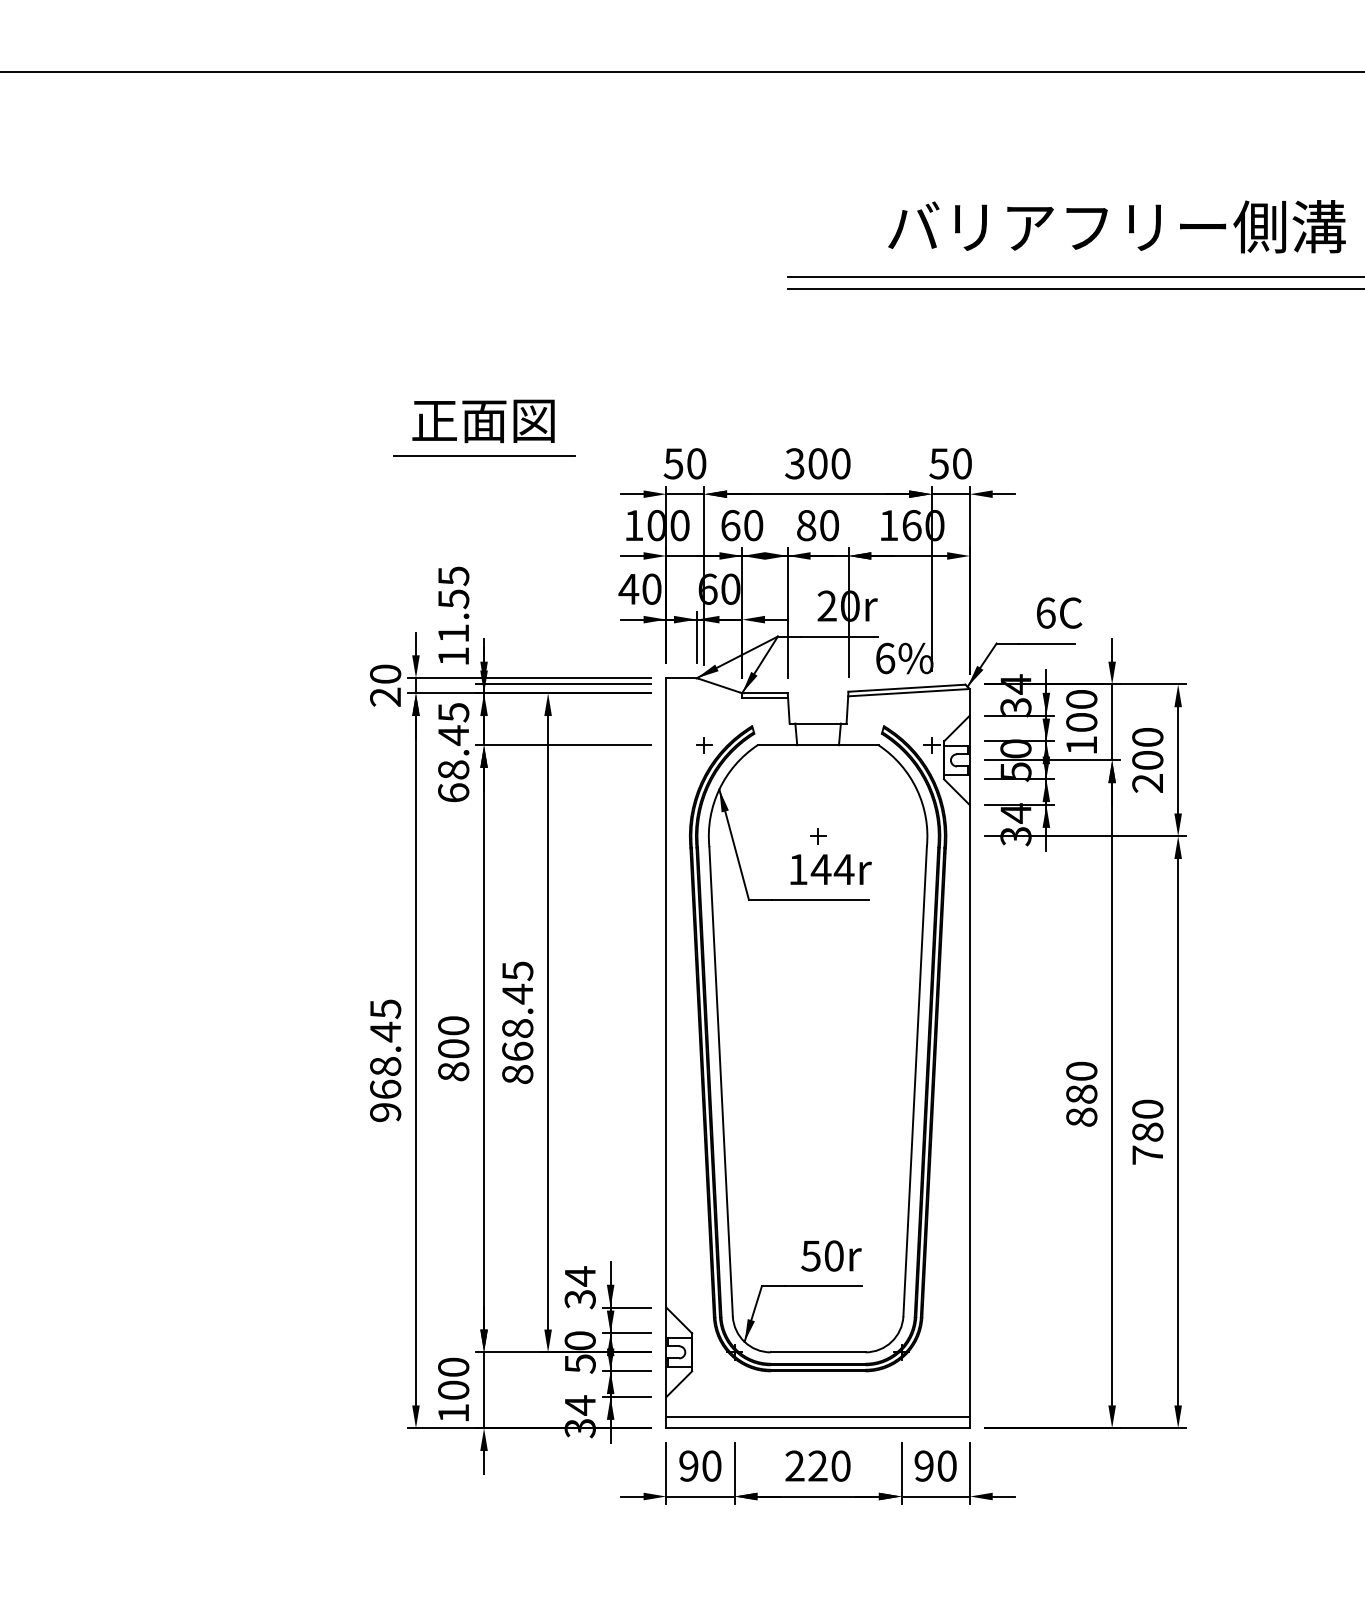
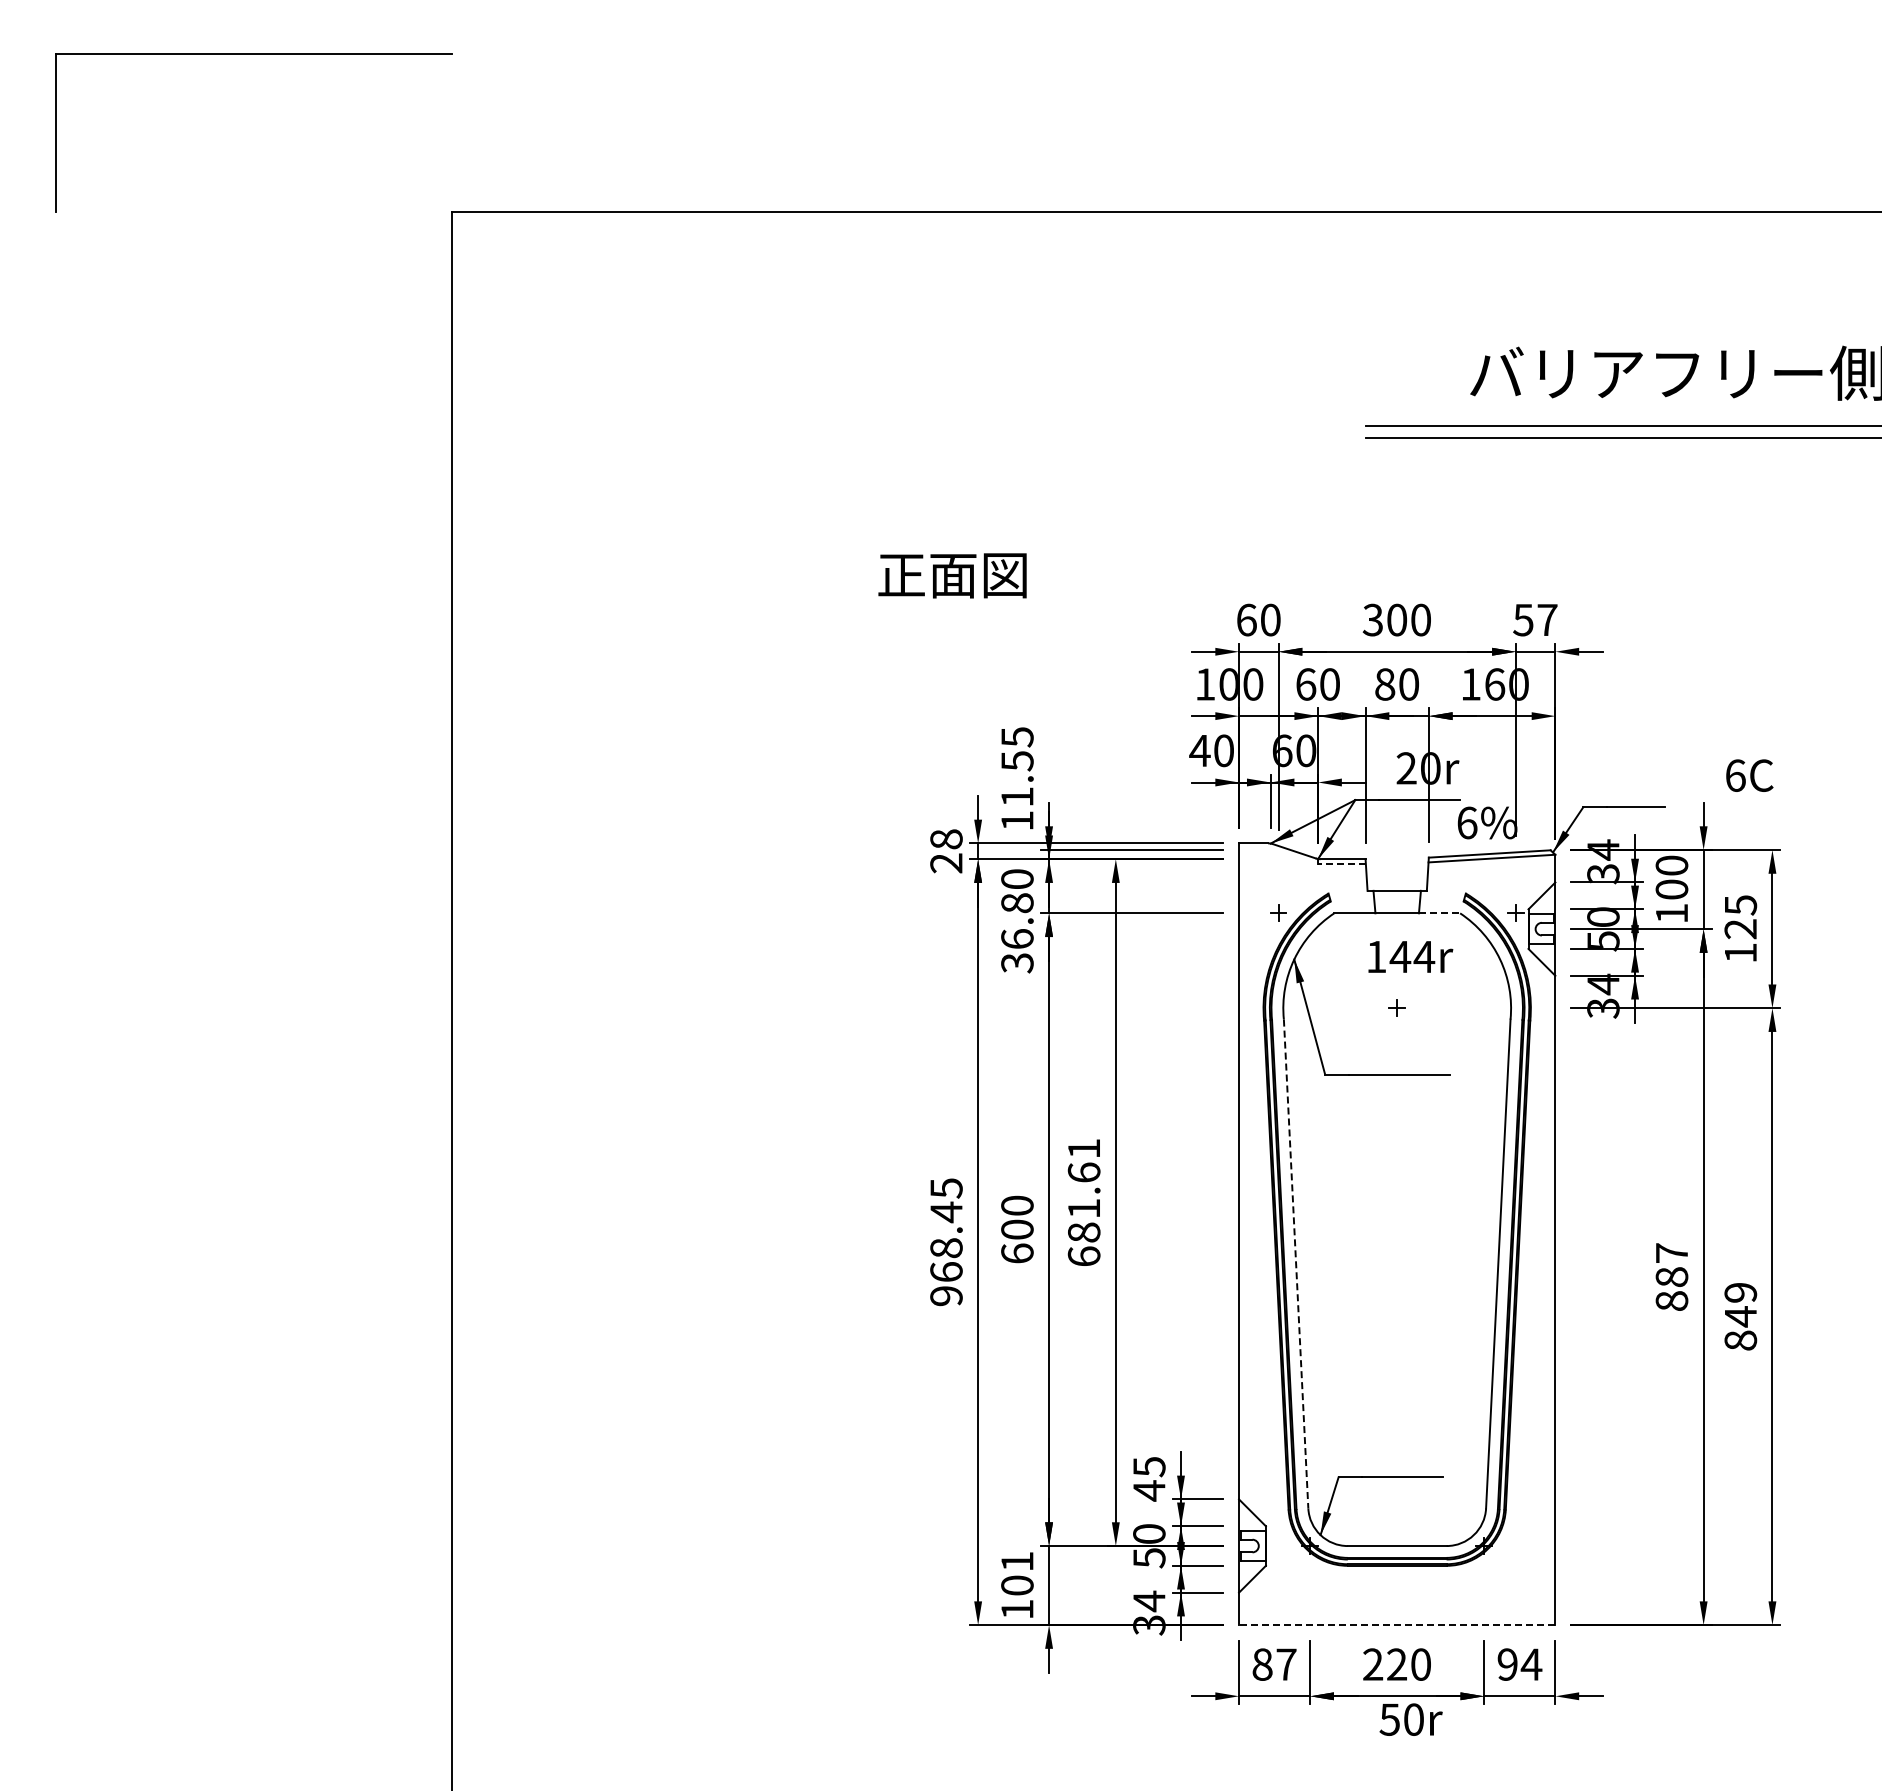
text: (483, 421) -> (952, 575), moved
line: (484, 456) -> (1049, 612), removed
text: (673, 463) -> (1246, 619), 50 -> 60
text: (962, 463) -> (1547, 619), 50 -> 57
text: (1059, 612) -> (1749, 775), moved
text: (385, 674) -> (946, 839), 20 -> 28
line: (765, 697) -> (1342, 863), solid -> dashed
line: (858, 745) -> (1439, 913), solid -> dashed
text: (453, 753) -> (1017, 921), 68.45 -> 36.80
text: (1147, 760) -> (1740, 929), 200 -> 125
text: (830, 869) -> (1410, 956), moved
text: (517, 1022) -> (1083, 1202), 868.45 -> 681.61
text: (1081, 1070) -> (1671, 1252), 880 -> 887
text: (453, 1071) -> (1017, 1253), 800 -> 600
line: (721, 1082) -> (1296, 1264), solid -> dashed
text: (1147, 1132) -> (1740, 1316), 780 -> 849
text: (830, 1255) -> (1410, 1719), moved
text: (580, 1287) -> (1149, 1478), 34 -> 45
text: (453, 1367) -> (1017, 1561), 100 -> 101
line: (818, 1417) -> (1397, 1613), removed
line: (817, 1428) -> (1396, 1625), solid -> dashed
text: (700, 1466) -> (1274, 1664), 90 -> 87
text: (946, 1466) -> (1531, 1664), 90 -> 94

